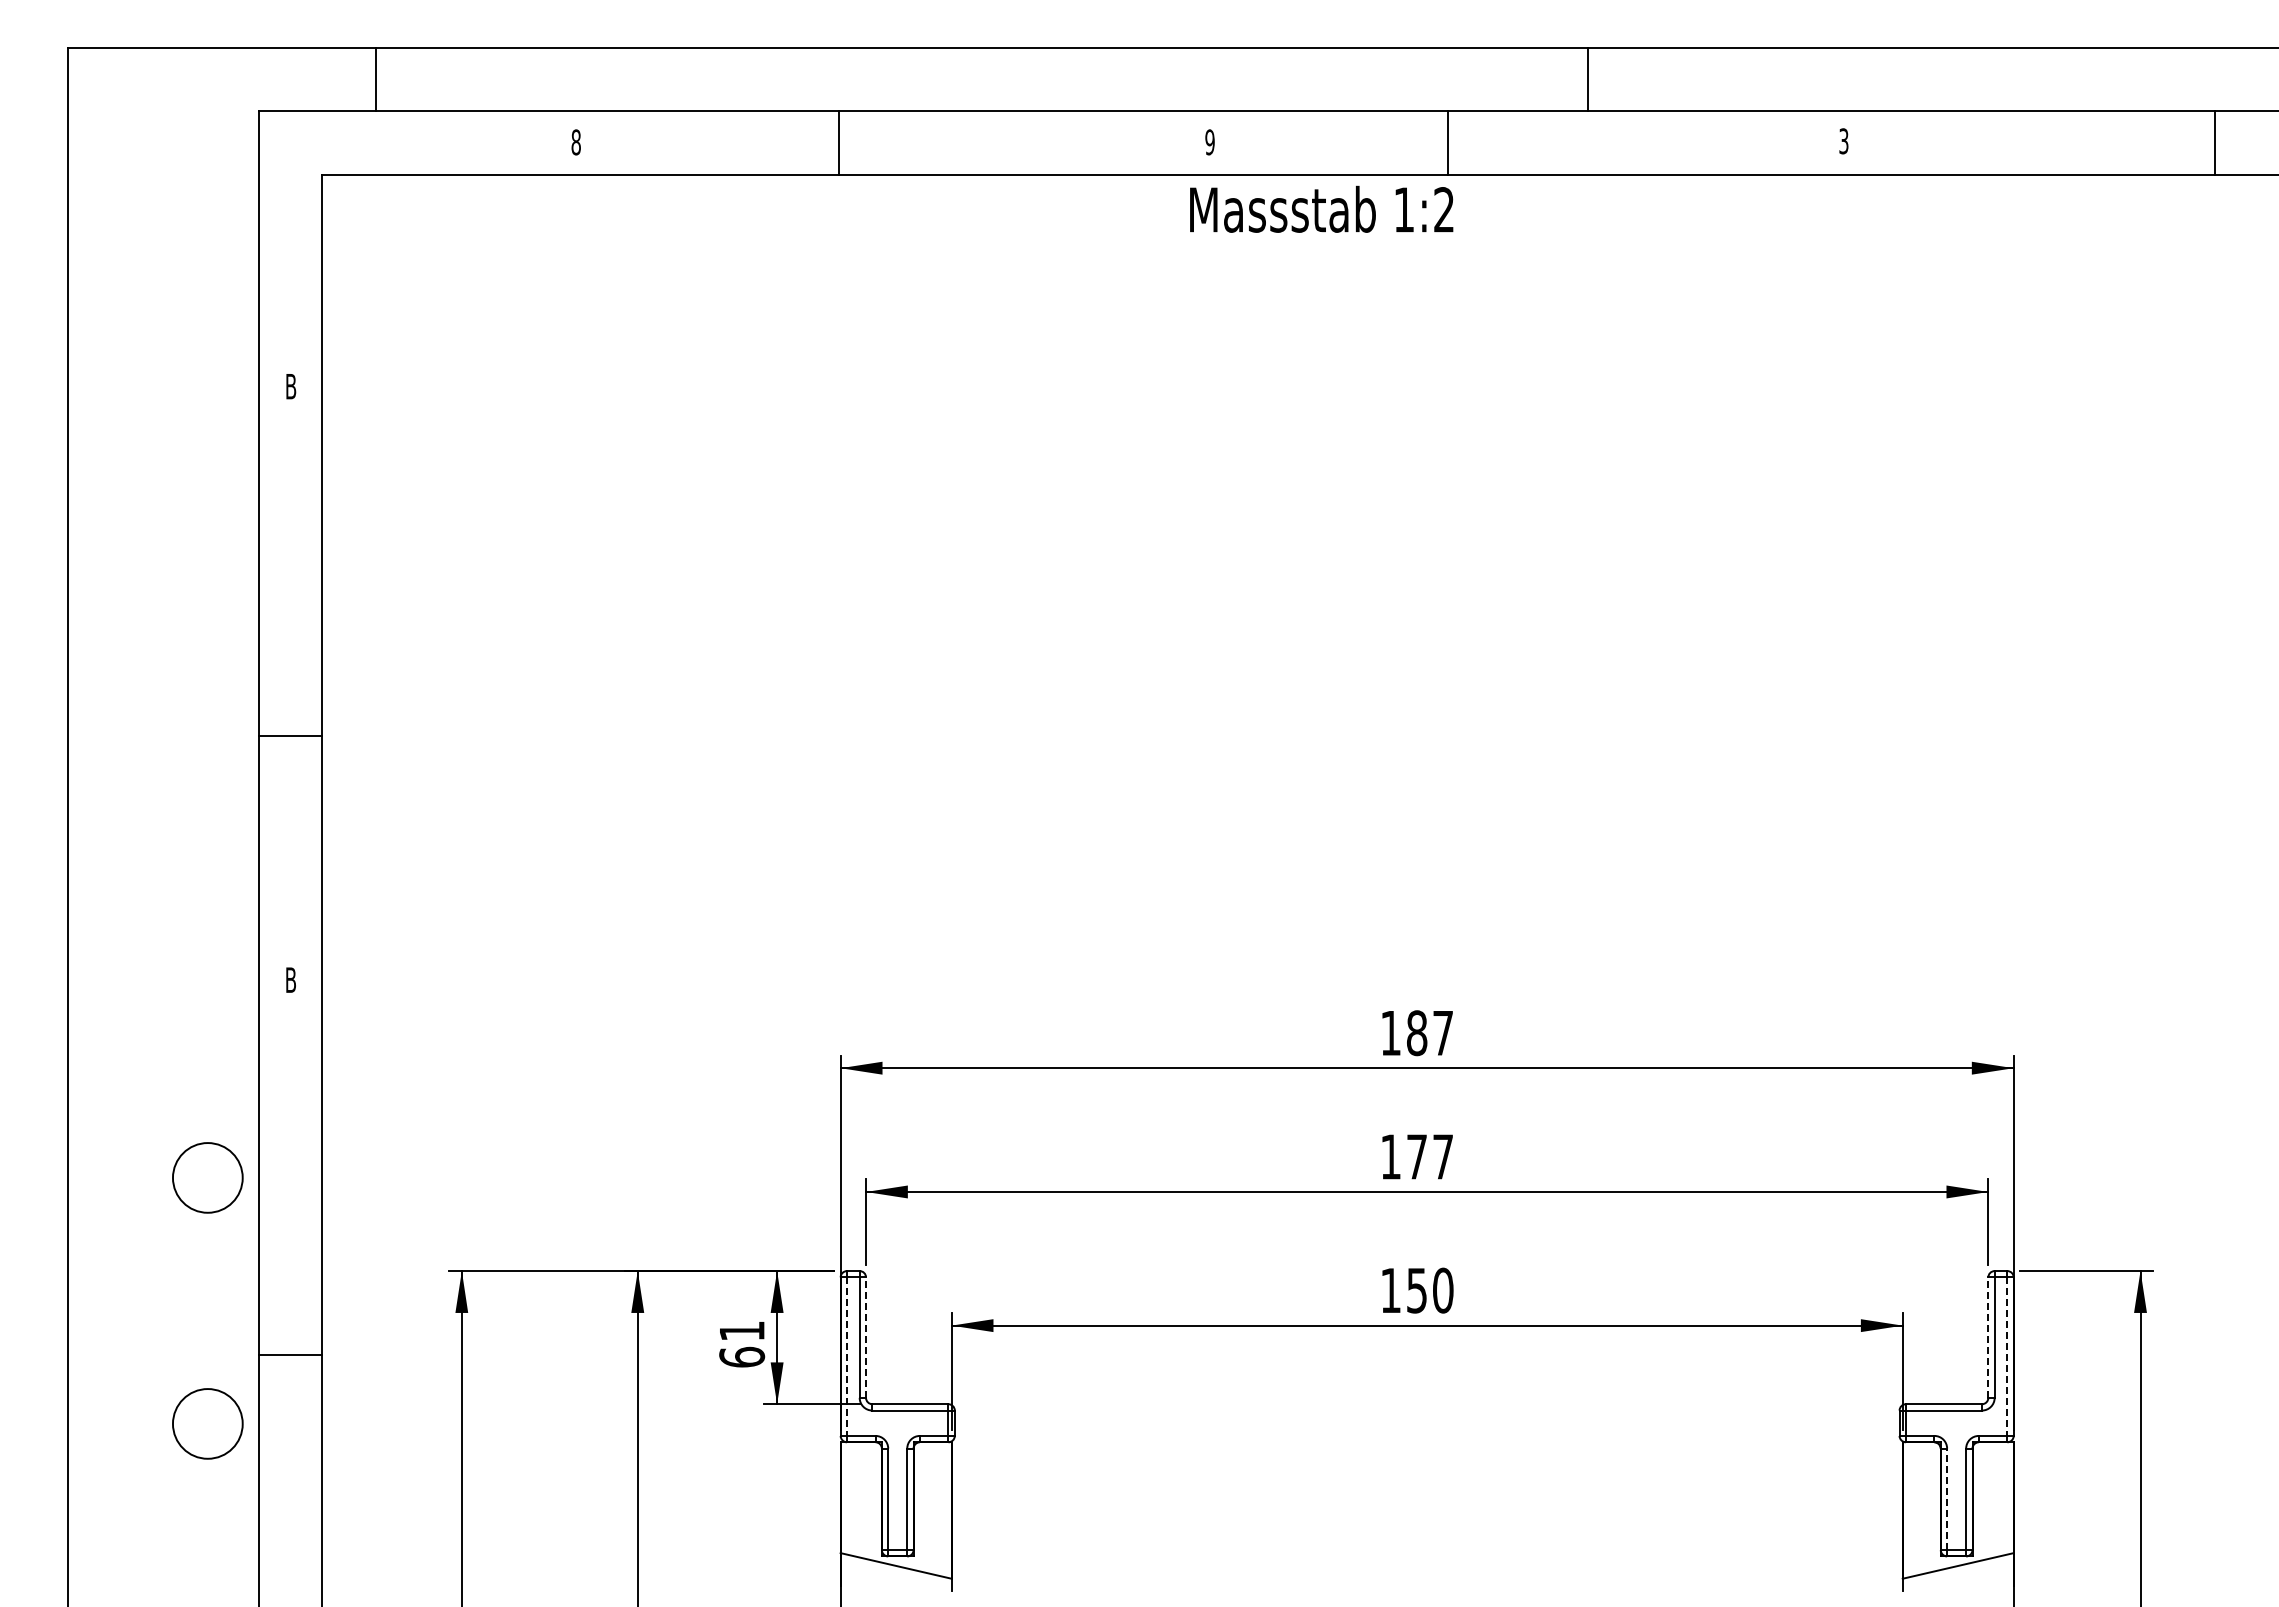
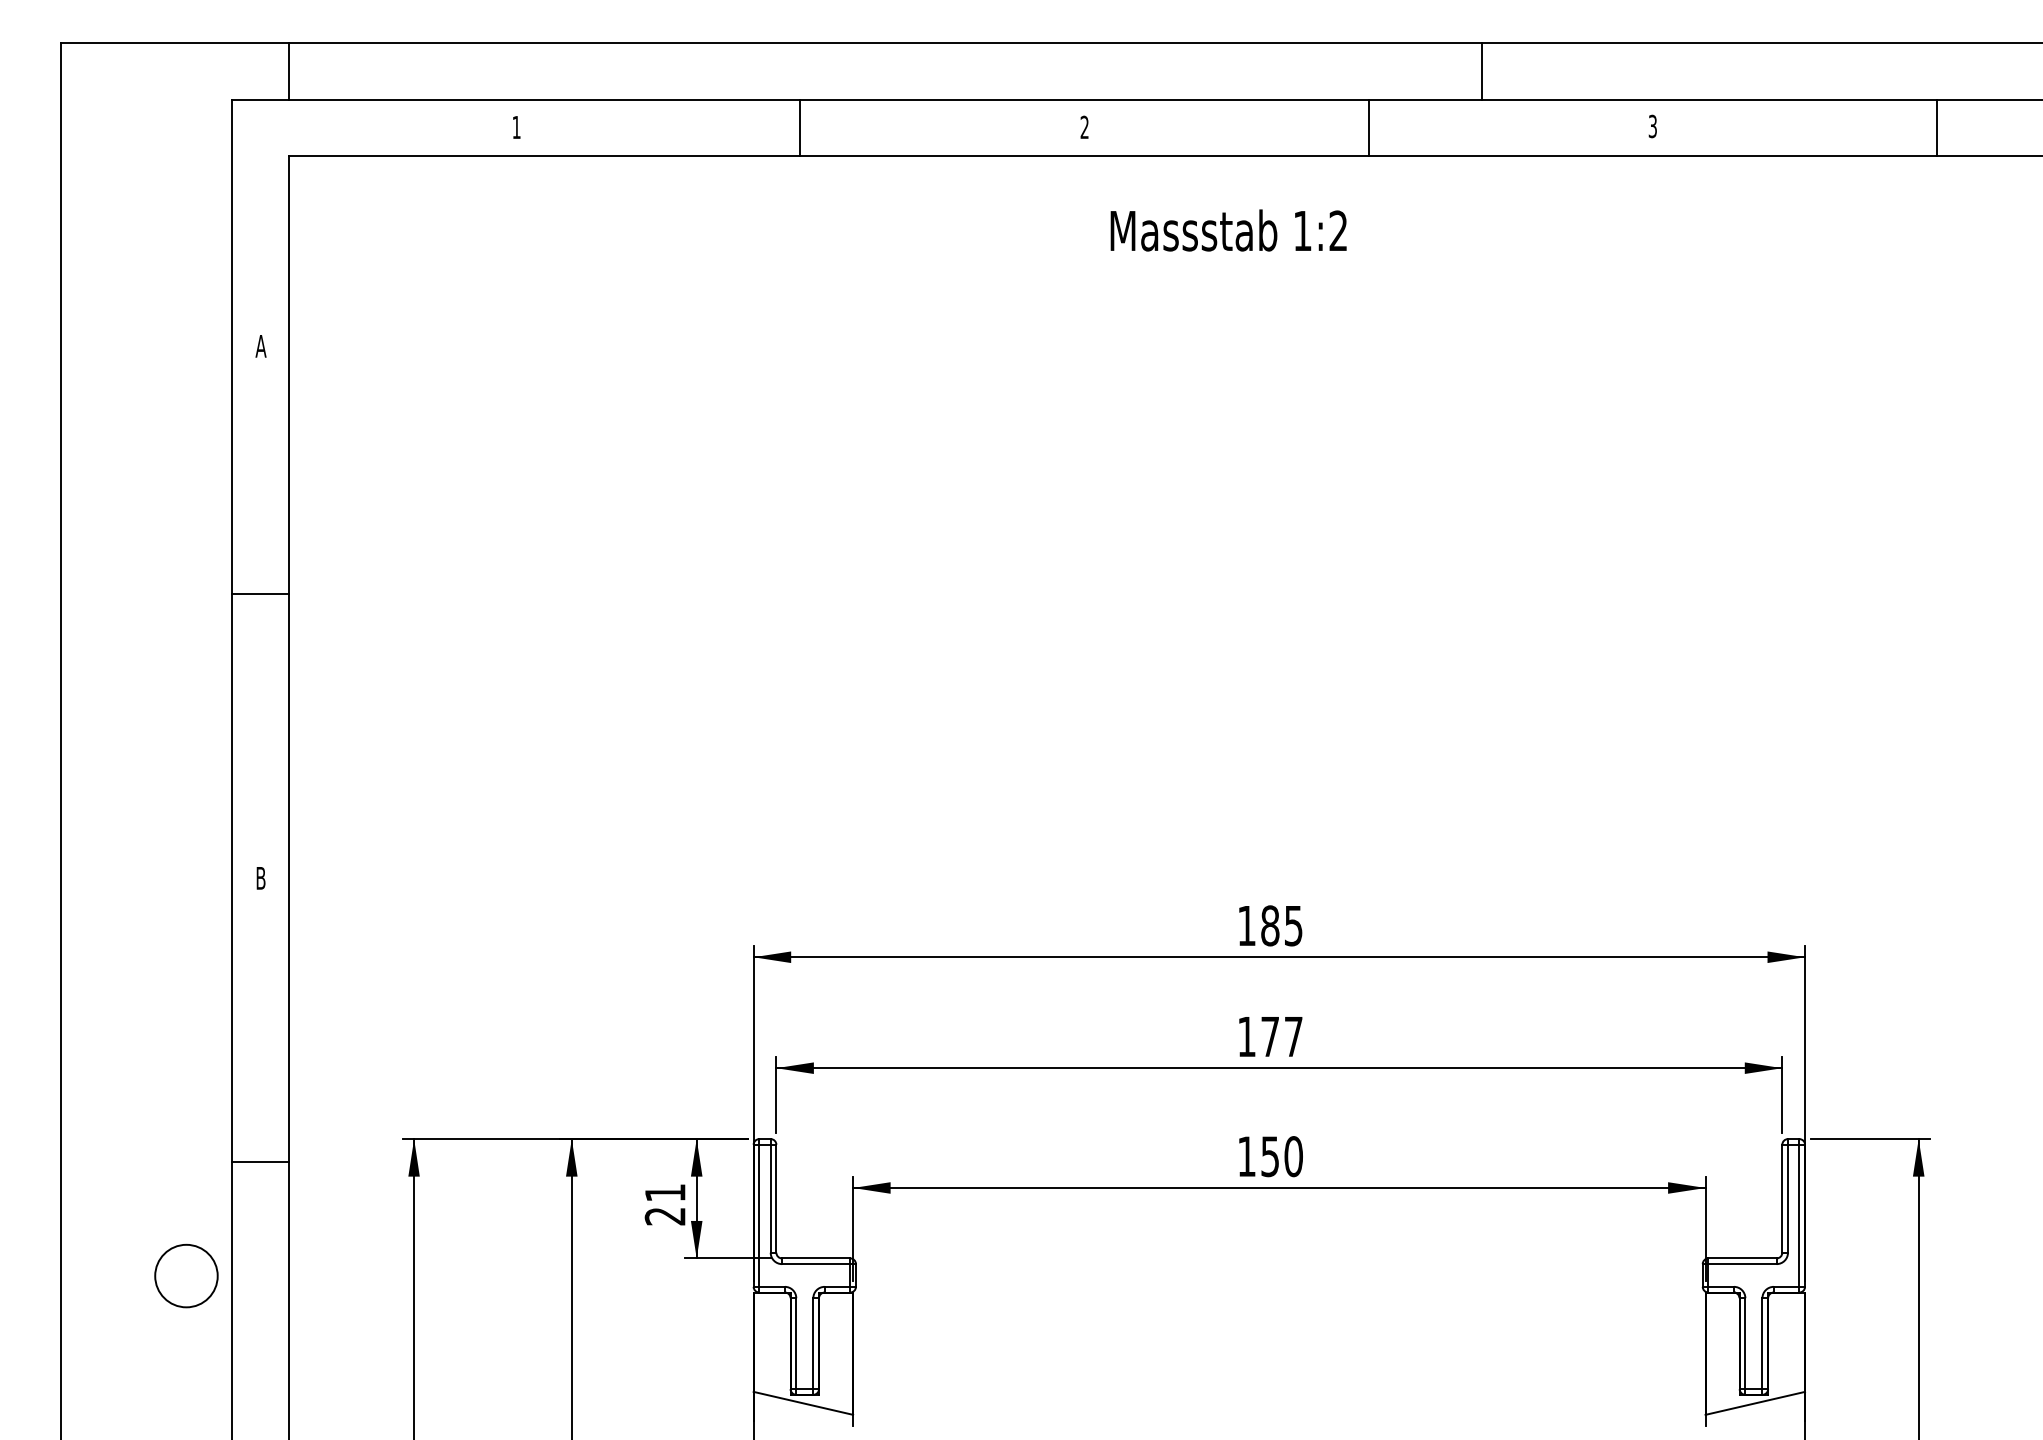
line: (375, 79) -> (288, 71), moved
line: (1587, 79) -> (1482, 71), moved
text: (575, 142) -> (515, 127), 8 -> 1
line: (838, 142) -> (800, 127), moved
text: (1209, 142) -> (1084, 127), 9 -> 2
line: (1447, 142) -> (1368, 127), moved
line: (2214, 142) -> (1936, 127), moved
text: (1321, 208) -> (1228, 229), moved
text: (291, 386) -> (261, 346), B -> A
line: (289, 736) -> (259, 594), moved
text: (1442, 1033) -> (1293, 926), 187 -> 185
circle: (207, 1177) -> (186, 1055), removed
line: (866, 1337) -> (776, 1198), dashed -> solid
line: (1988, 1337) -> (1782, 1198), dashed -> solid
line: (289, 1355) -> (259, 1162), moved
text: (742, 1356) -> (665, 1215), 61 -> 21
line: (847, 1357) -> (759, 1216), dashed -> solid
line: (2007, 1357) -> (1799, 1216), dashed -> solid
line: (1947, 1499) -> (1745, 1343), dashed -> solid

